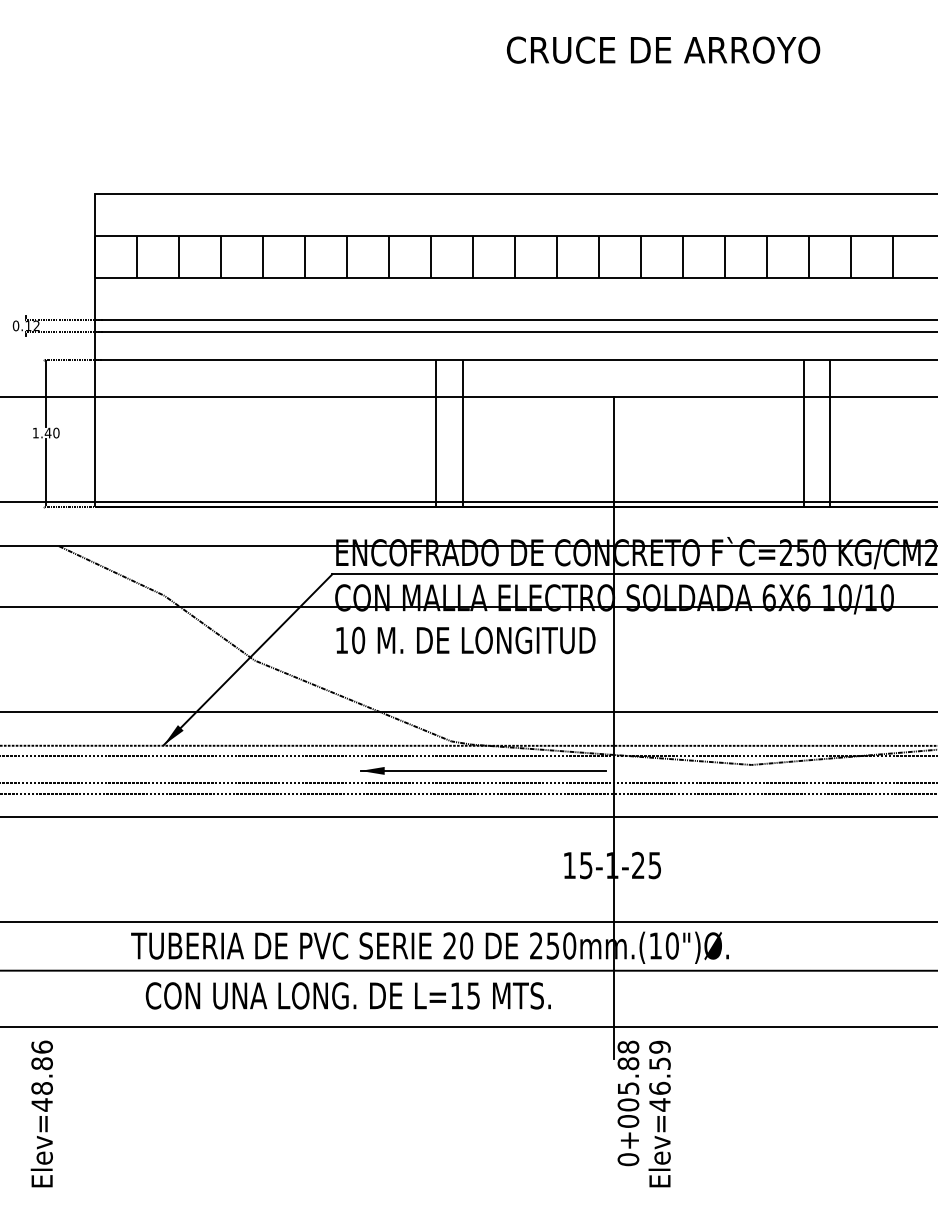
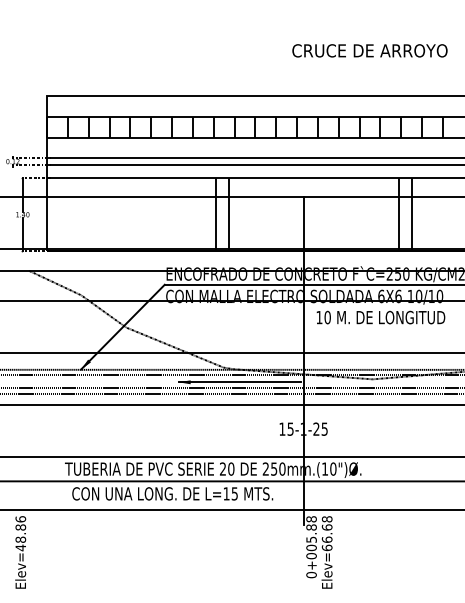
text: (662, 49) -> (369, 50), moved
text: (464, 640) -> (380, 317), moved
text: (658, 1075) -> (326, 533), Elev=46.59 -> Elev=66.68

